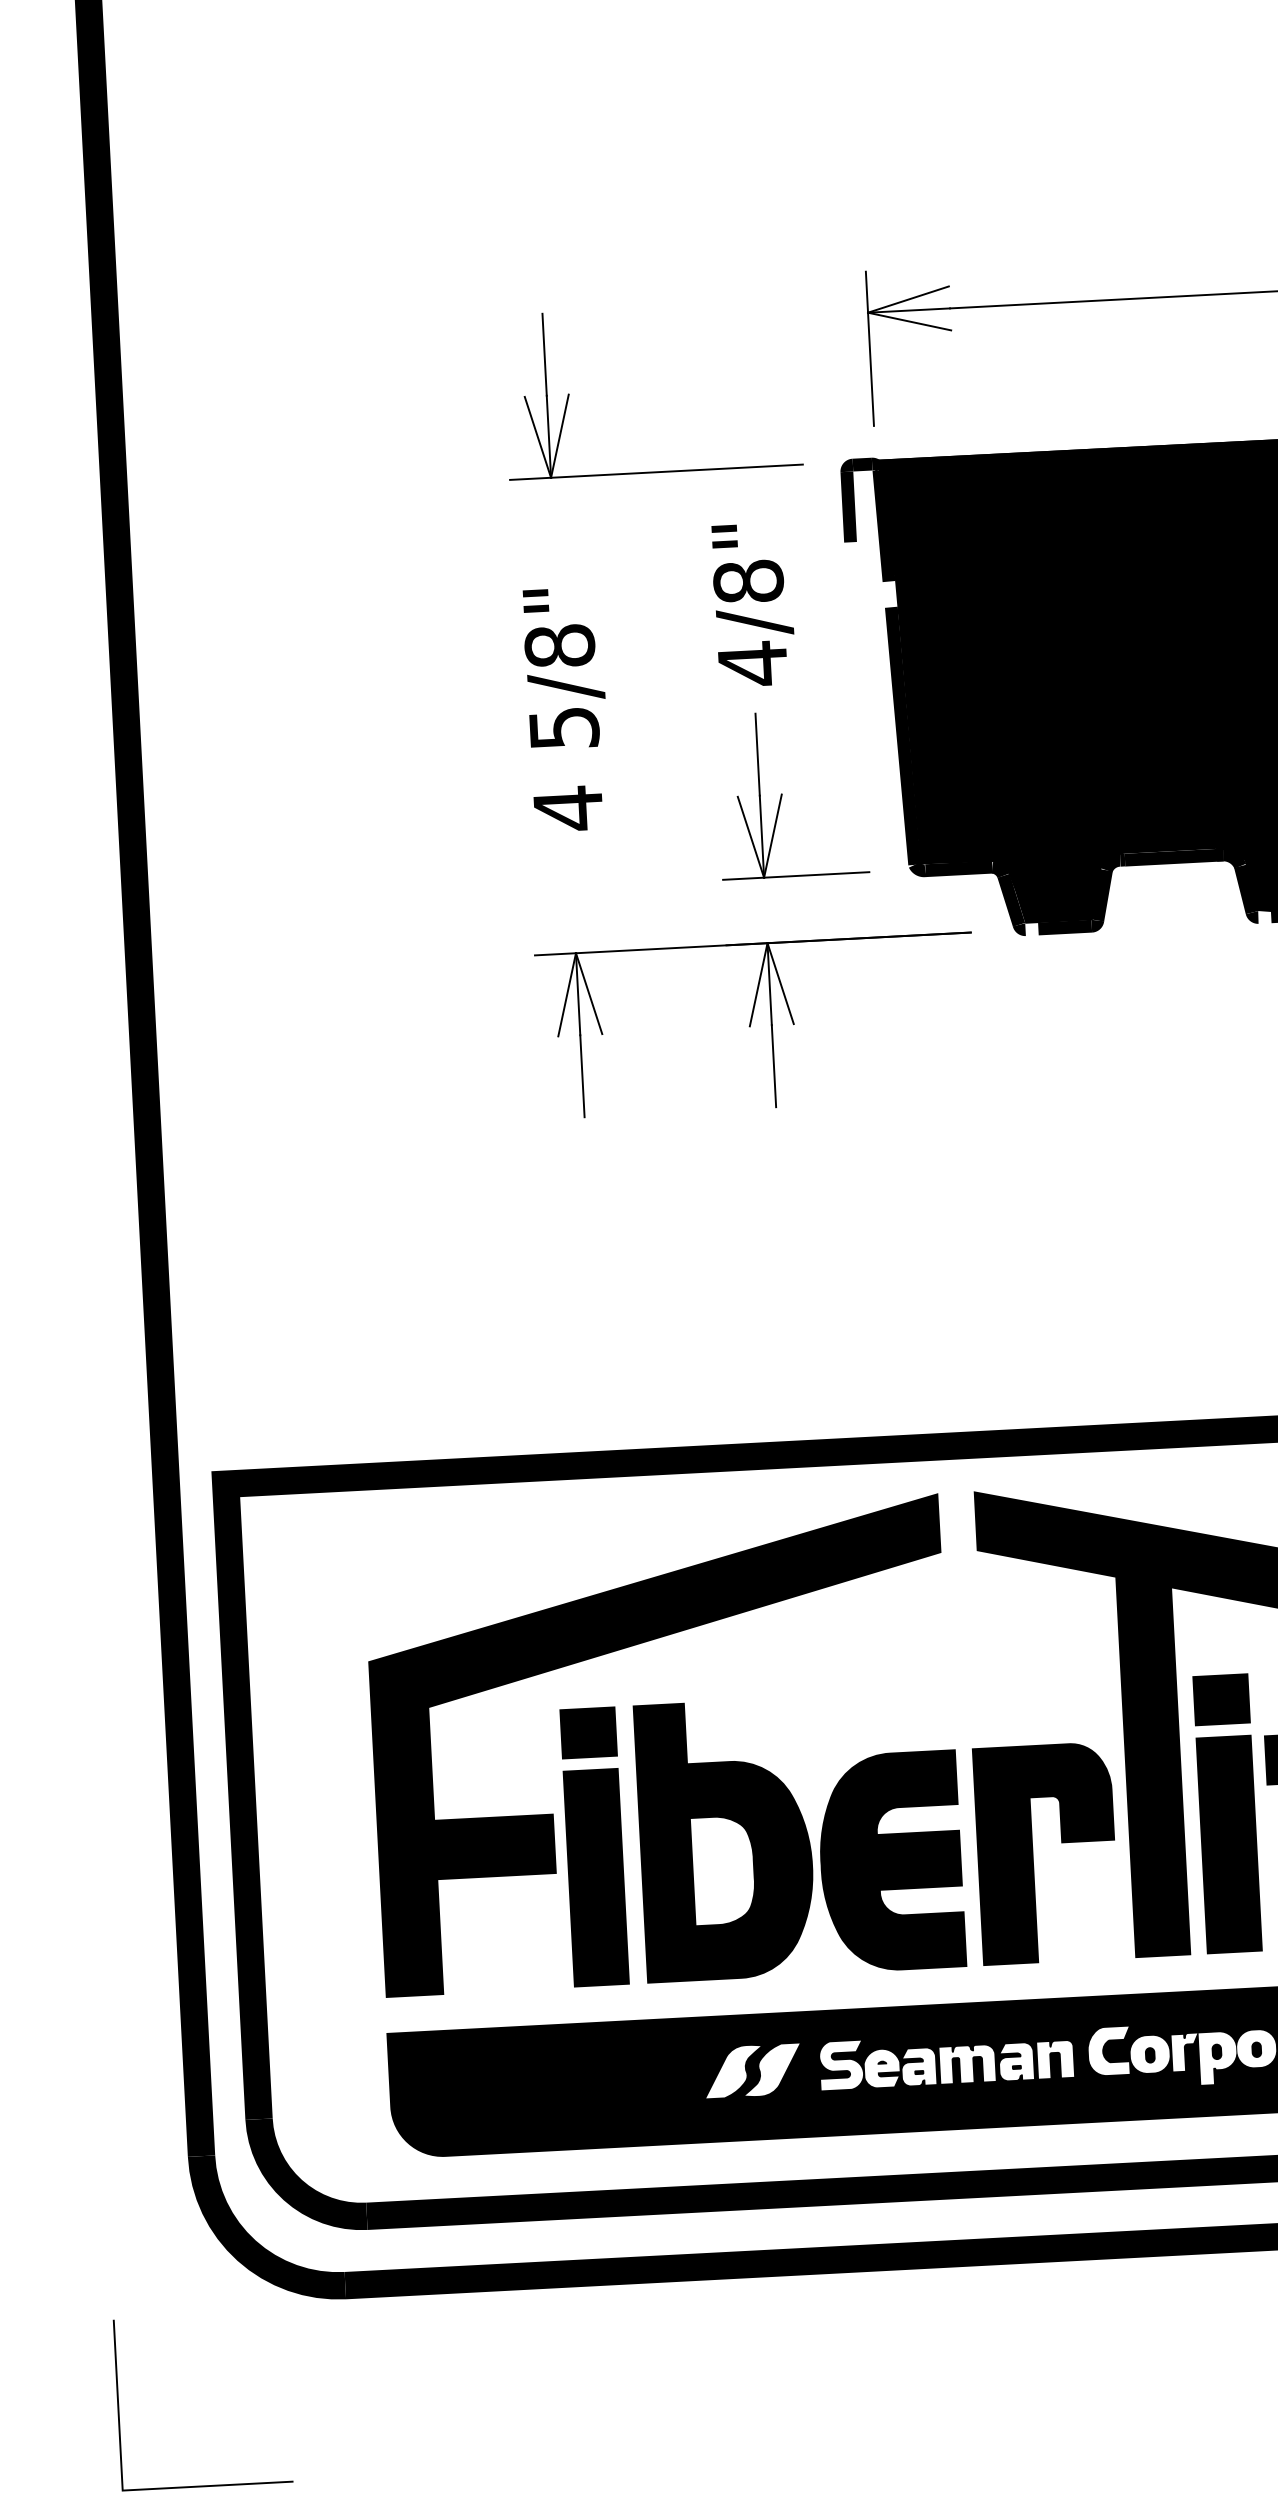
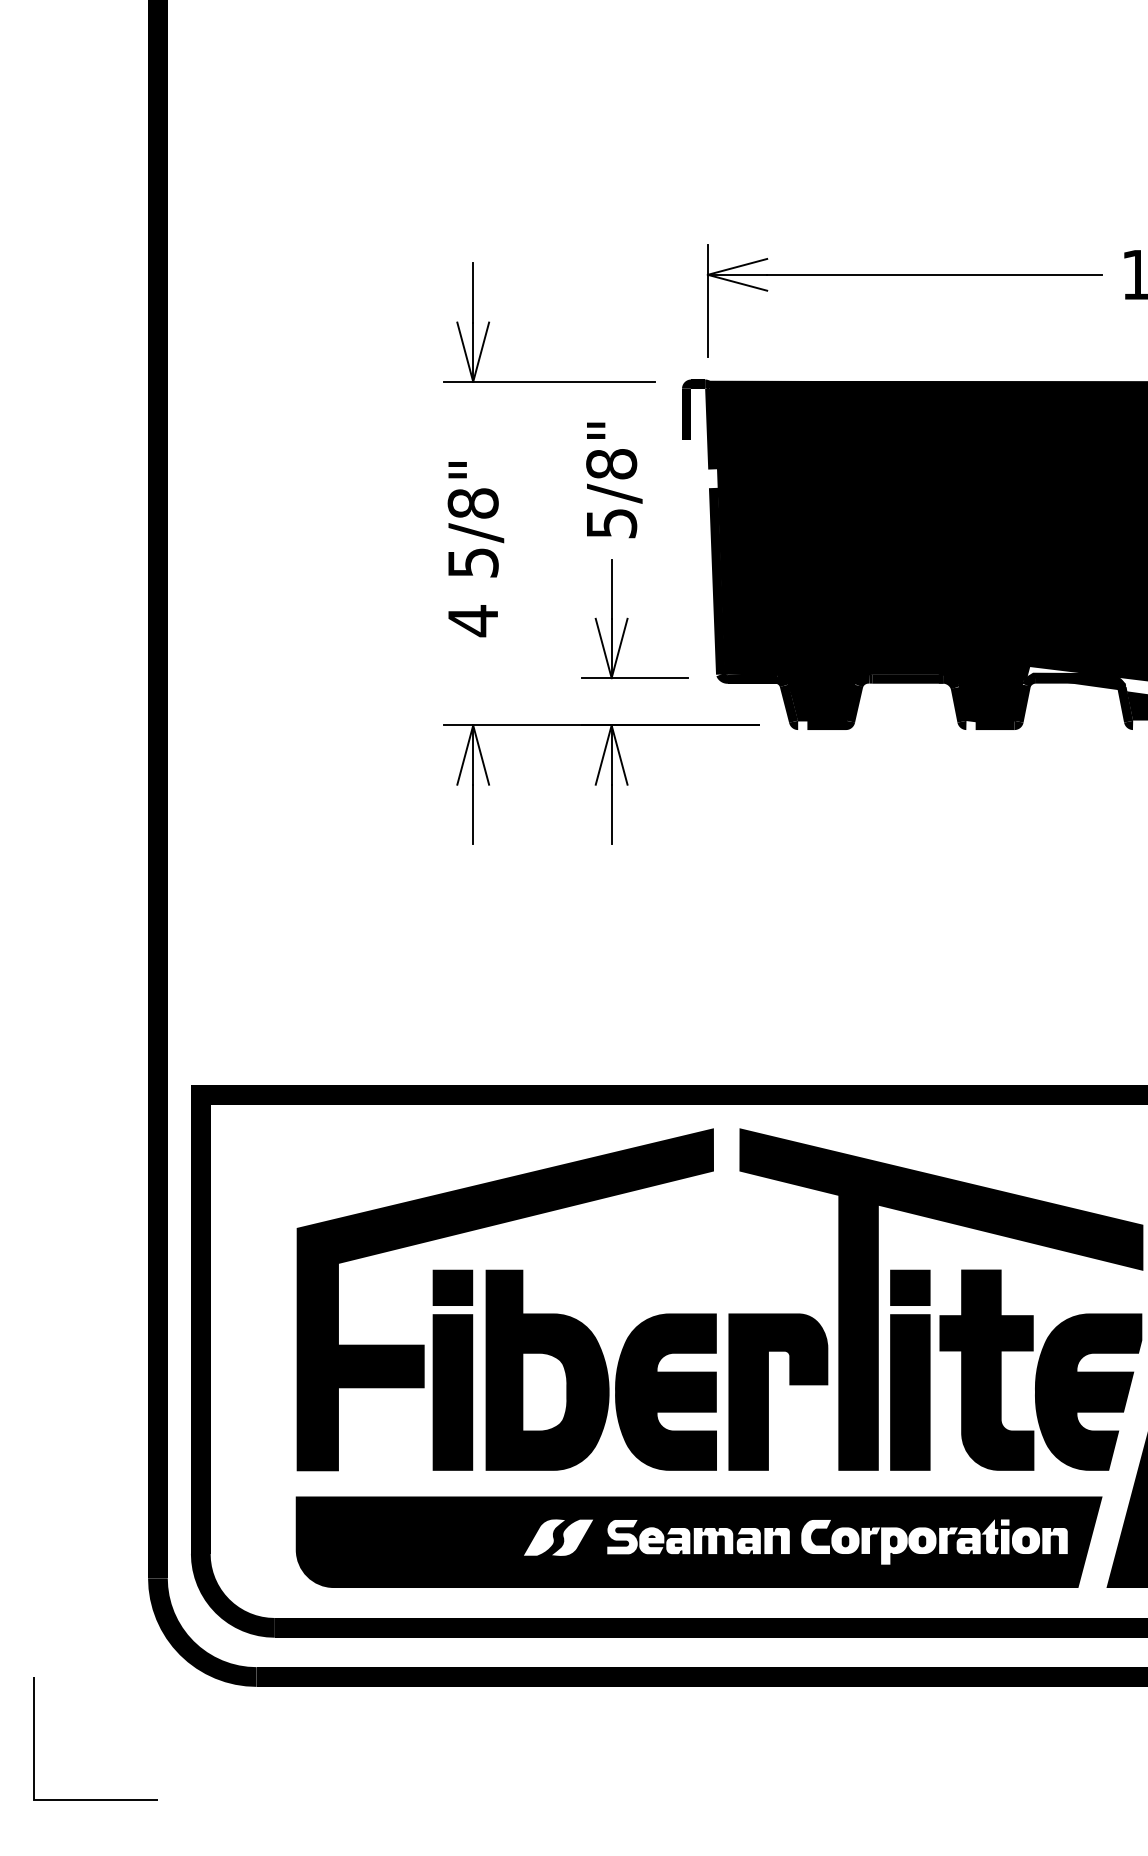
text: (754, 663) -> (612, 523), 4/8" -> 5/8"
line: (118, 2405) -> (34, 1738), moved

